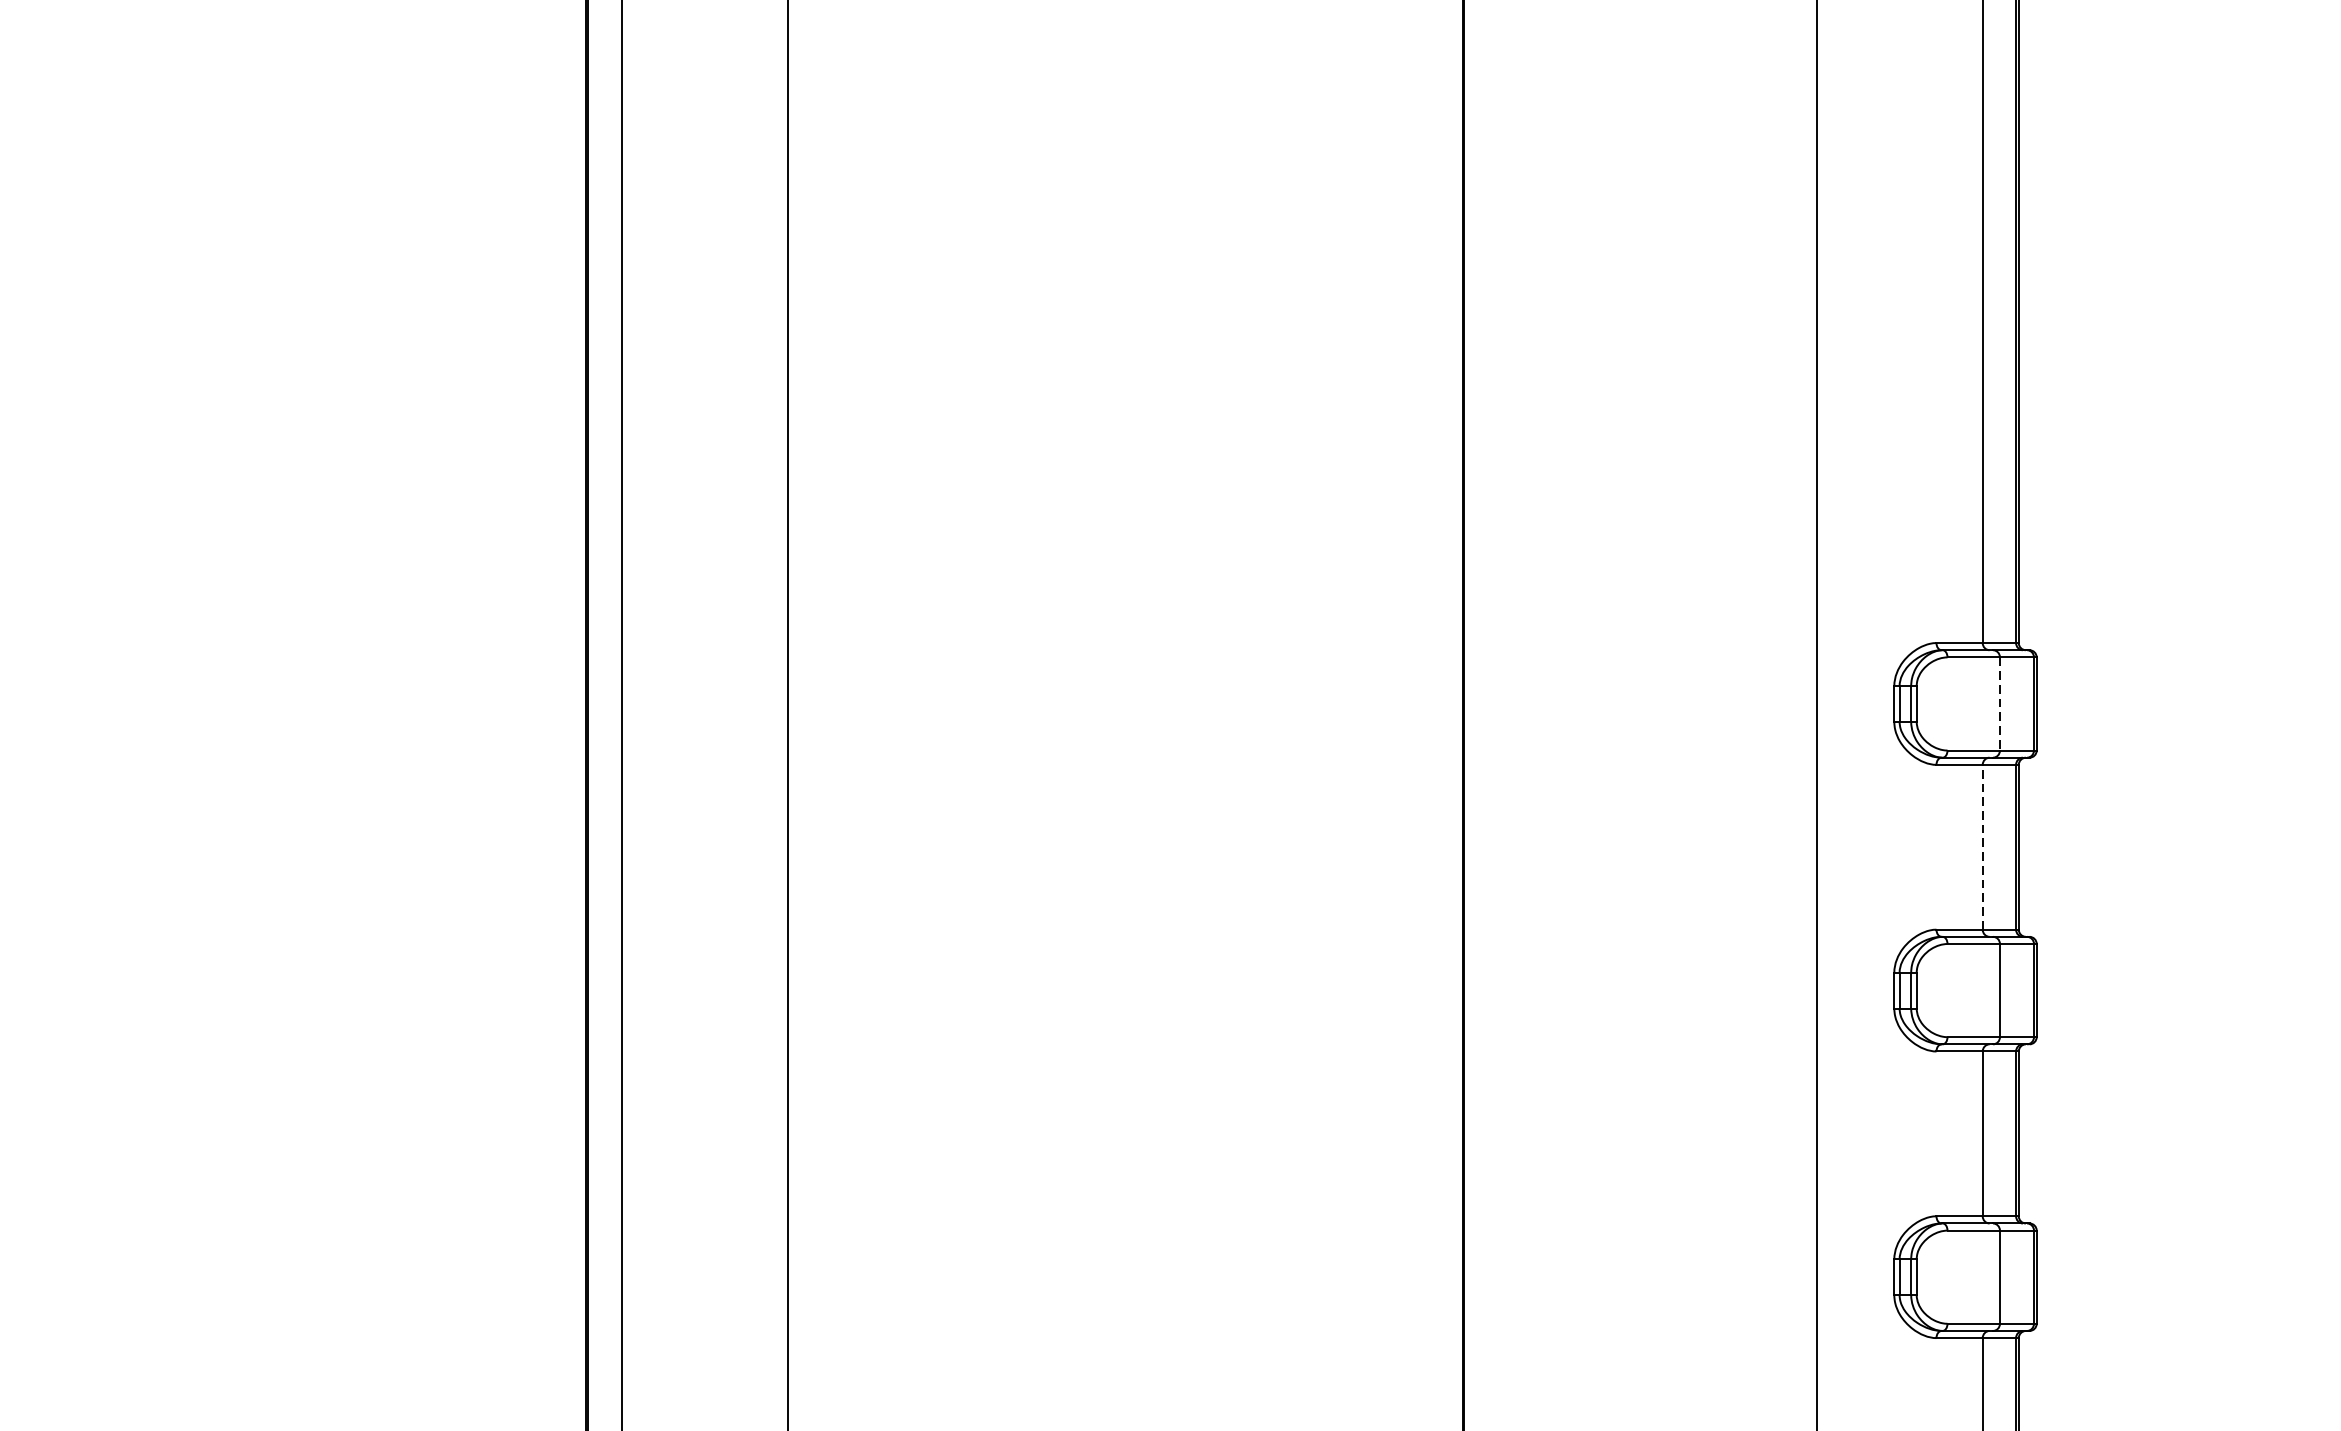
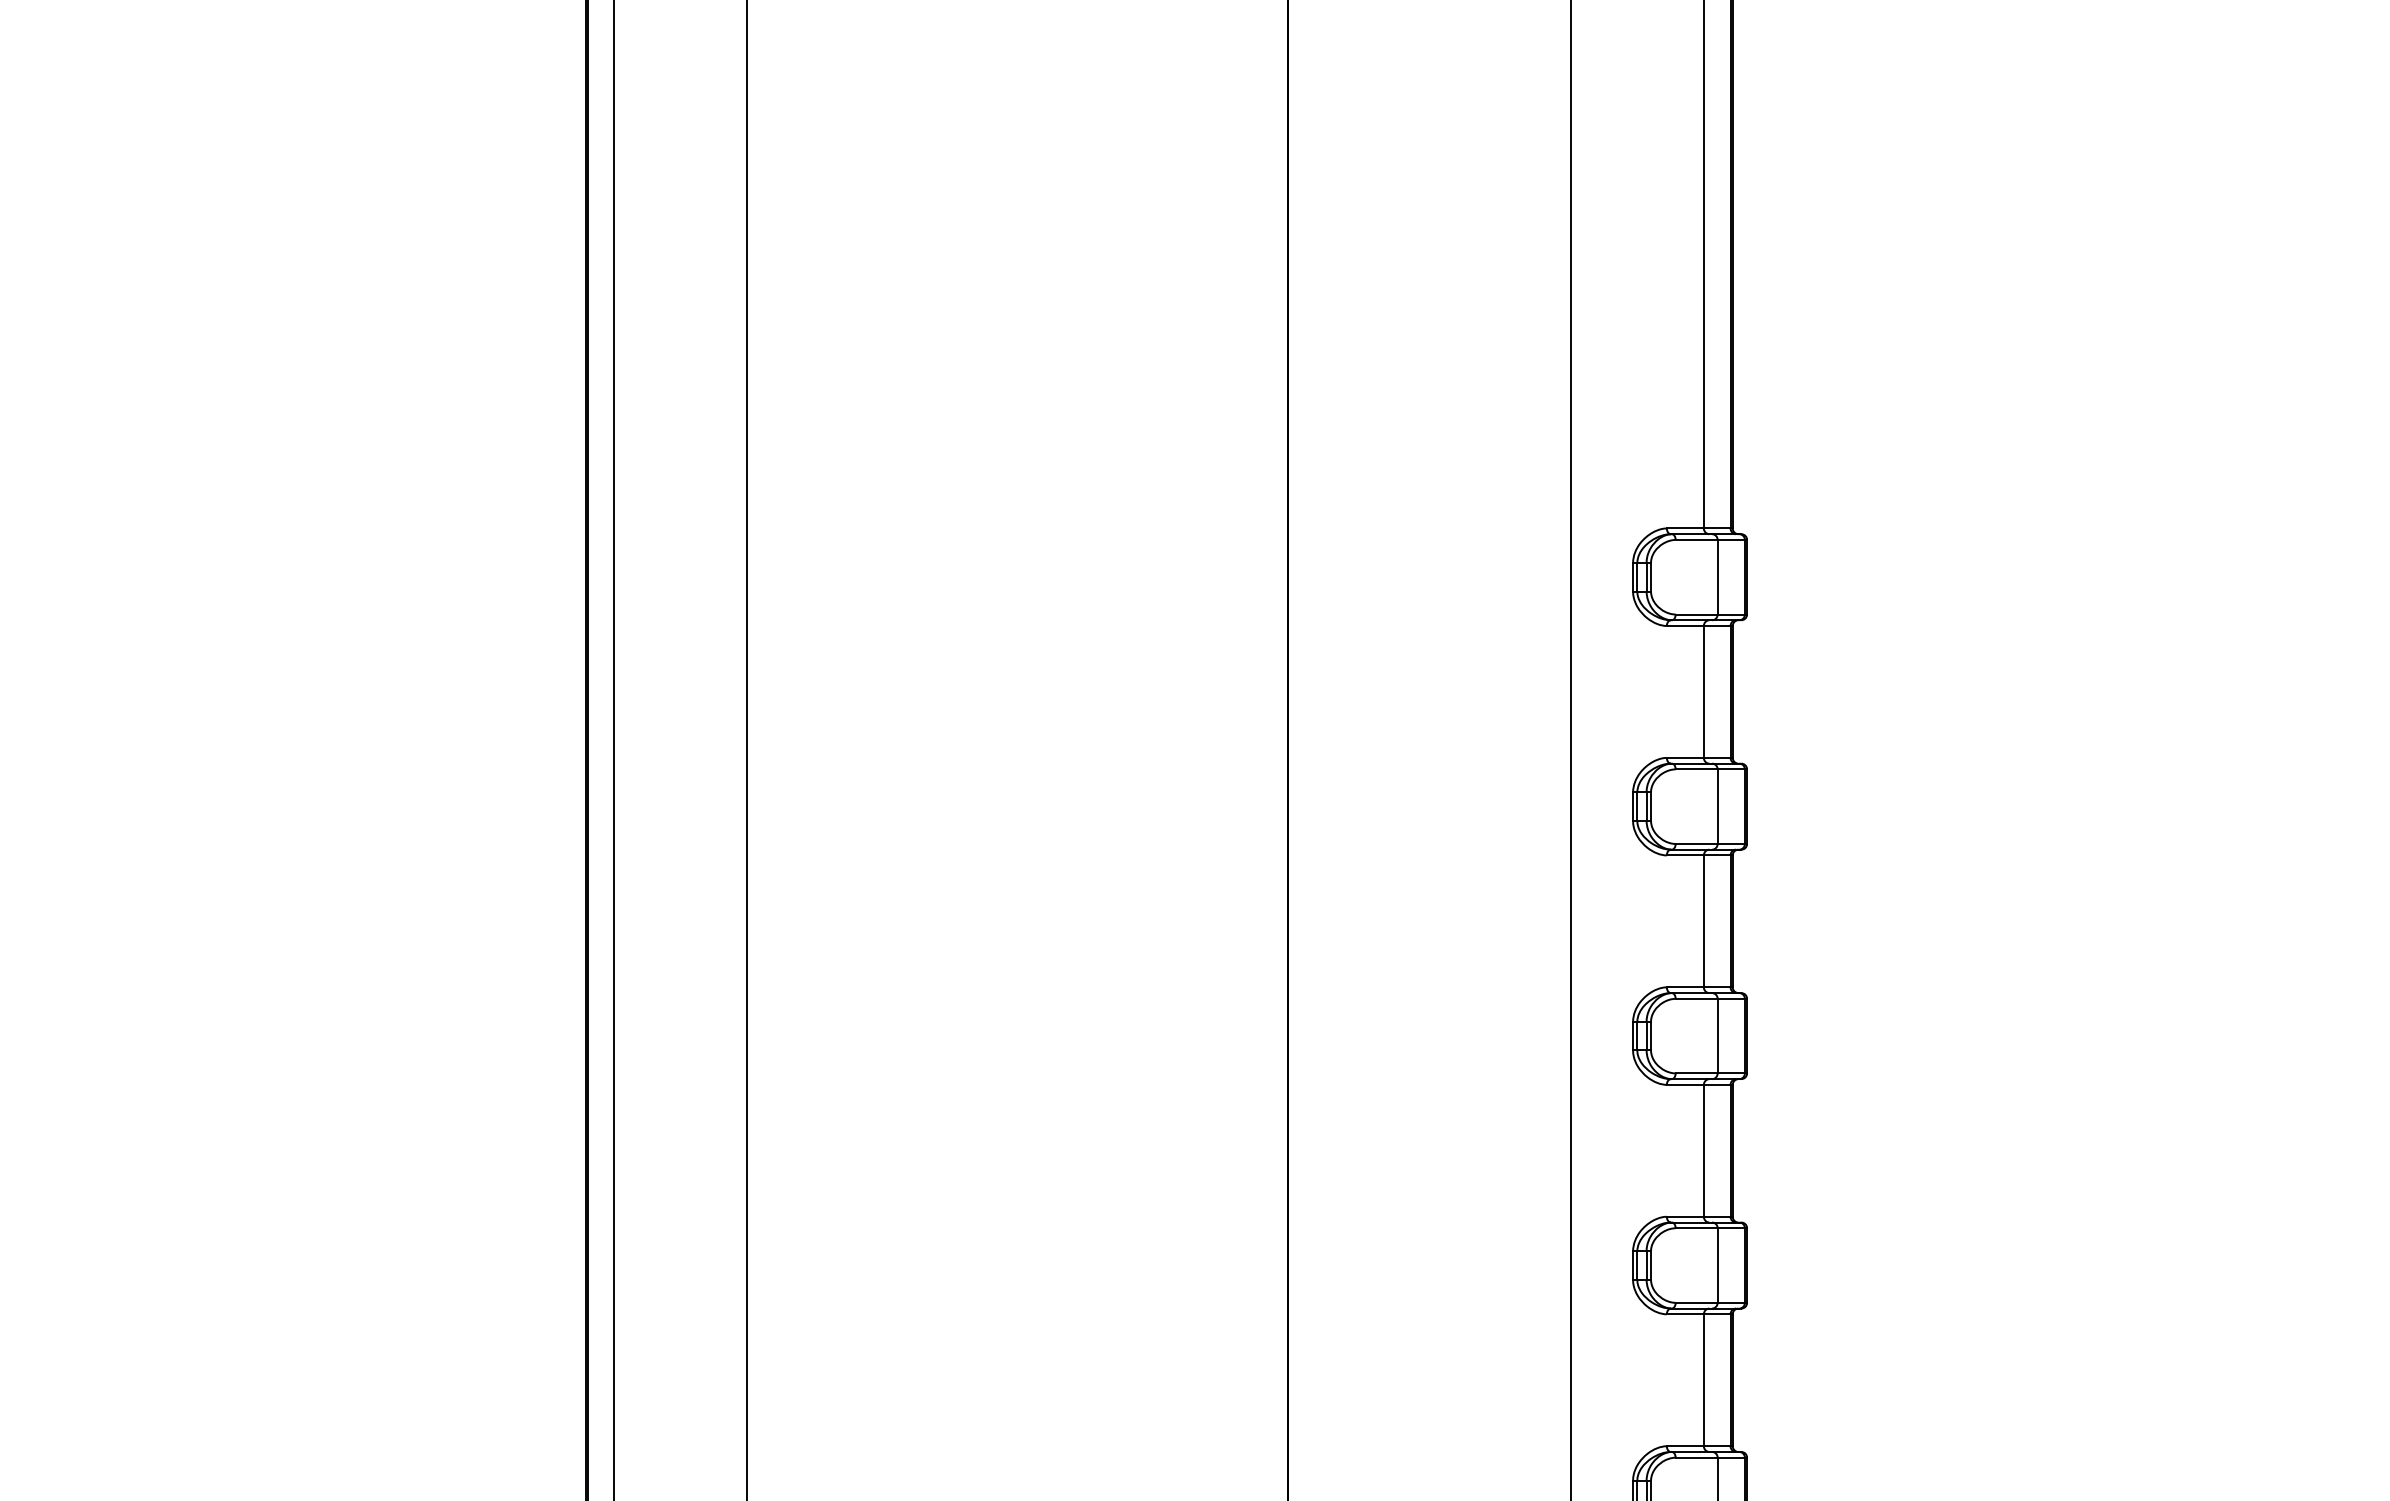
line: (1999, 704) -> (1717, 577), dashed -> solid
line: (1982, 846) -> (1703, 691), dashed -> solid

